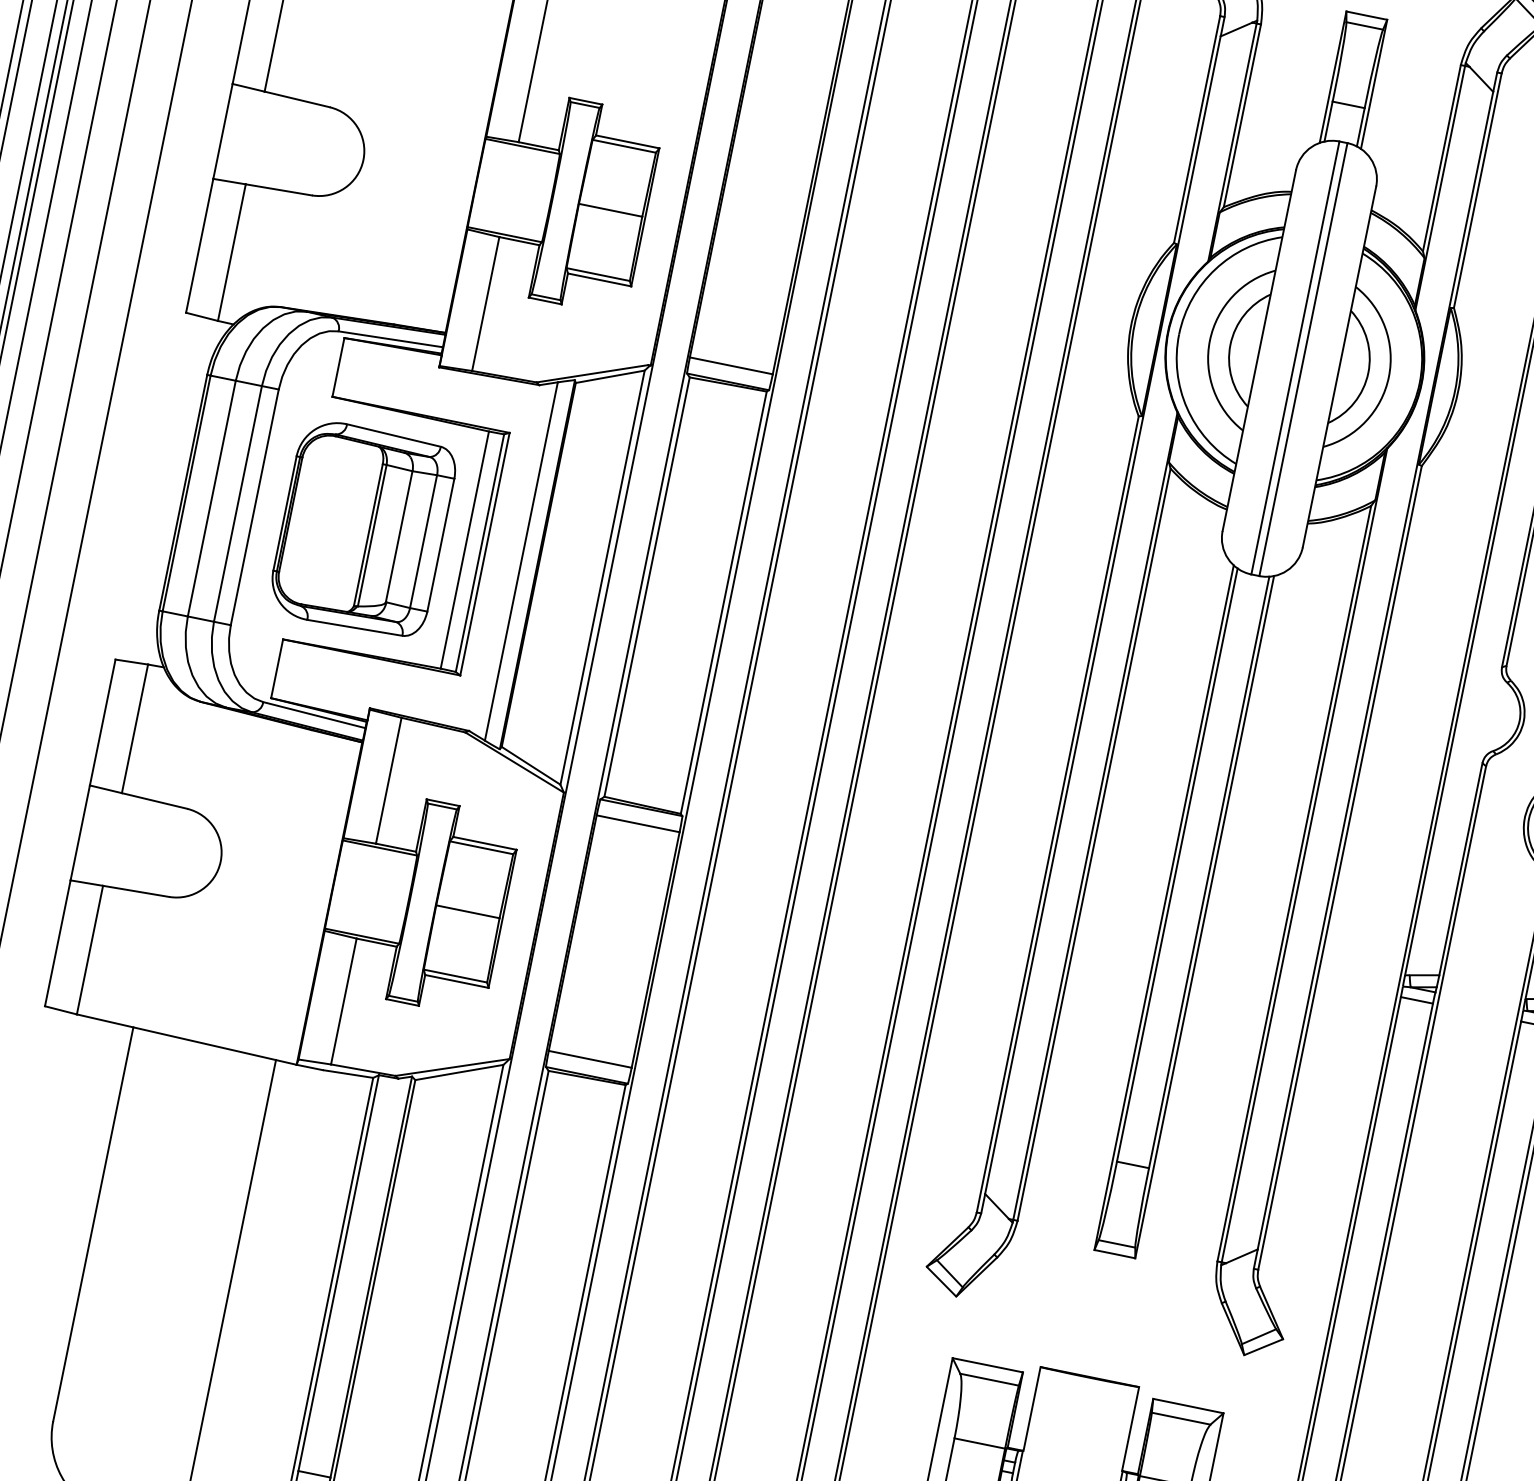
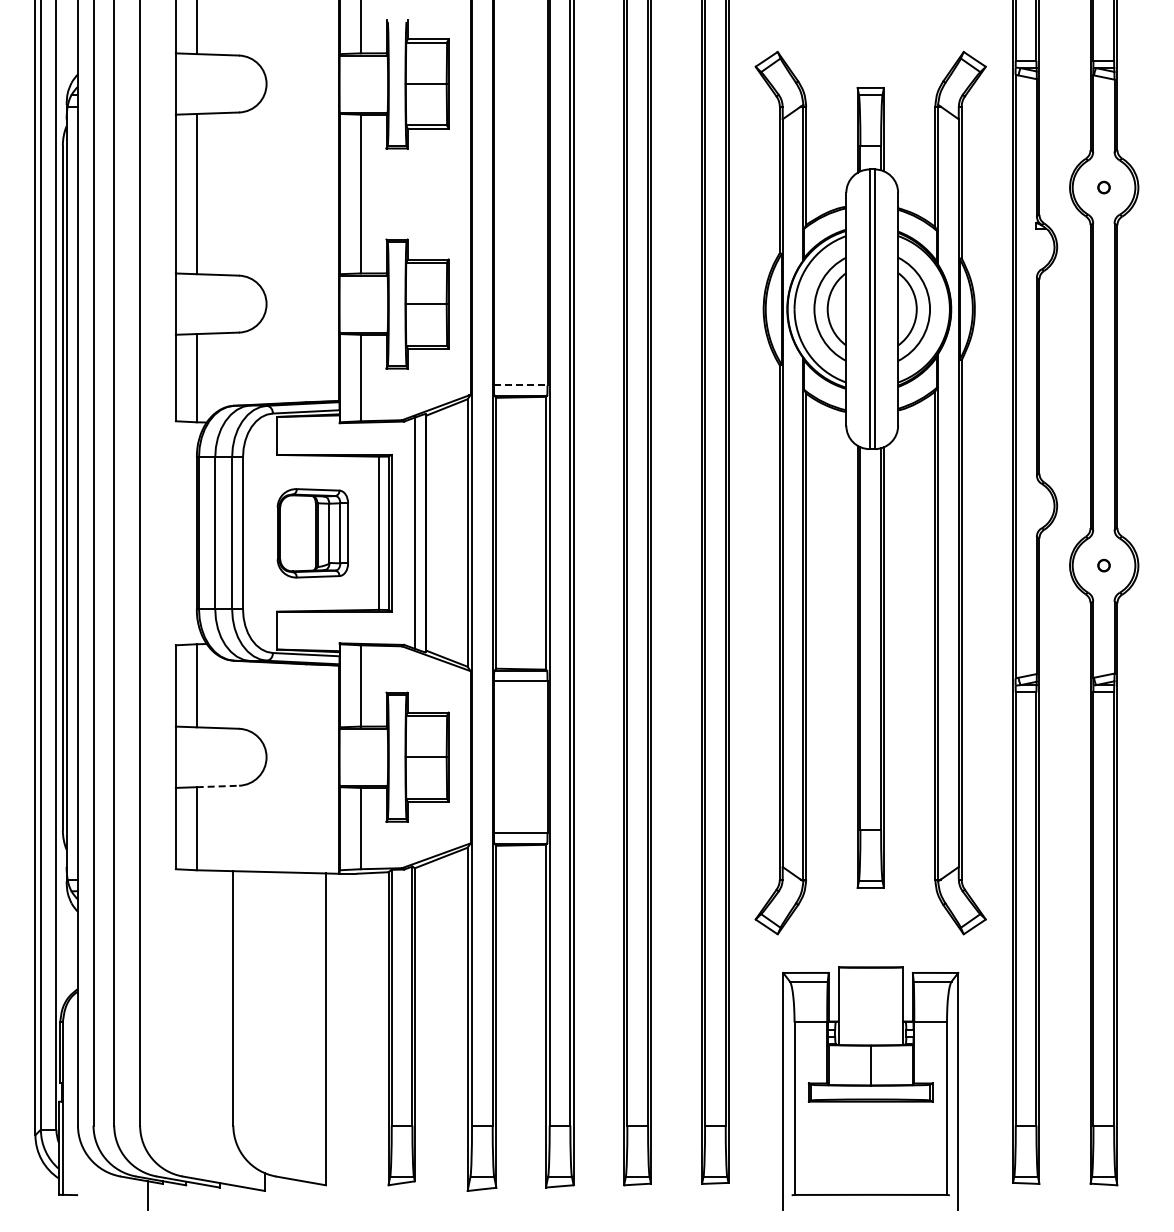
line: (730, 365) -> (520, 385), solid -> dashed
part: (362, 529) -> (312, 533), size x0.7
line: (137, 891) -> (218, 786), solid -> dashed

